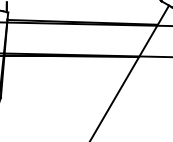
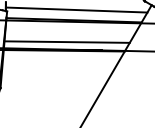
line: (85, 10) -> (76, 9), added
line: (74, 46) -> (66, 41), added

